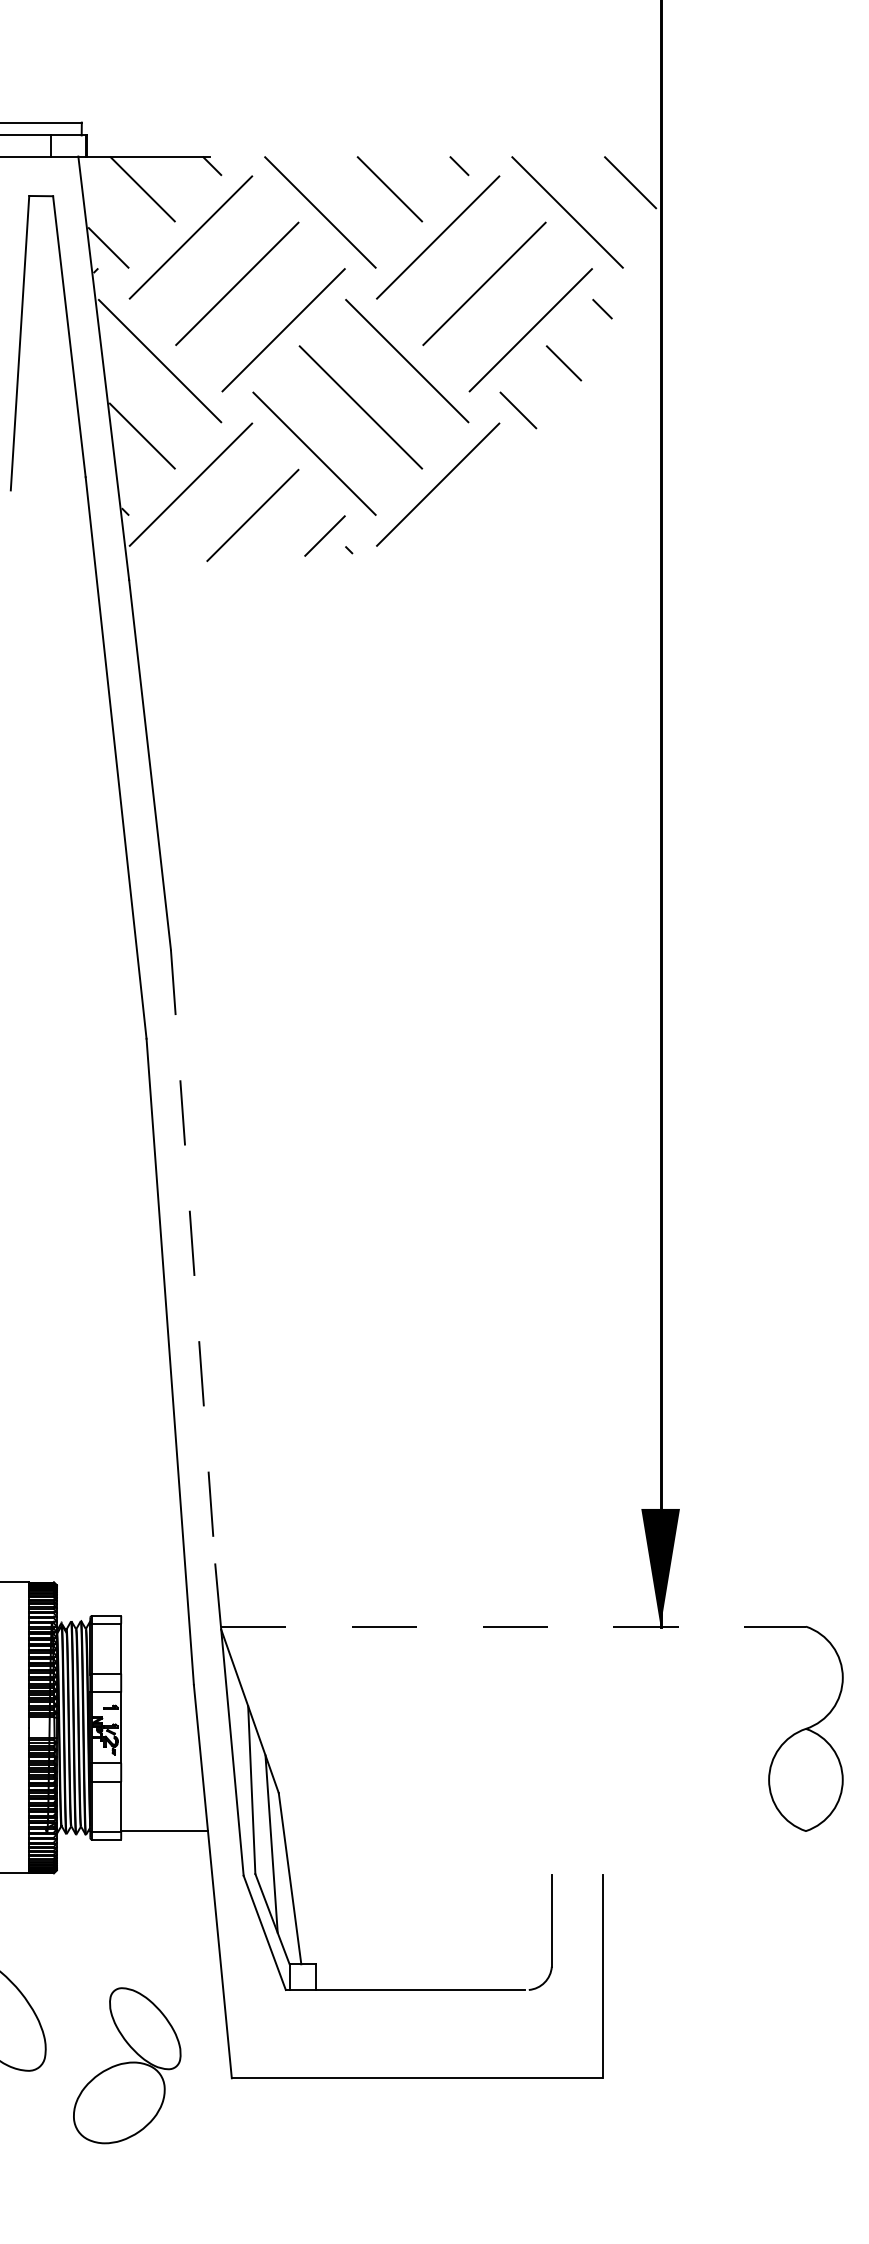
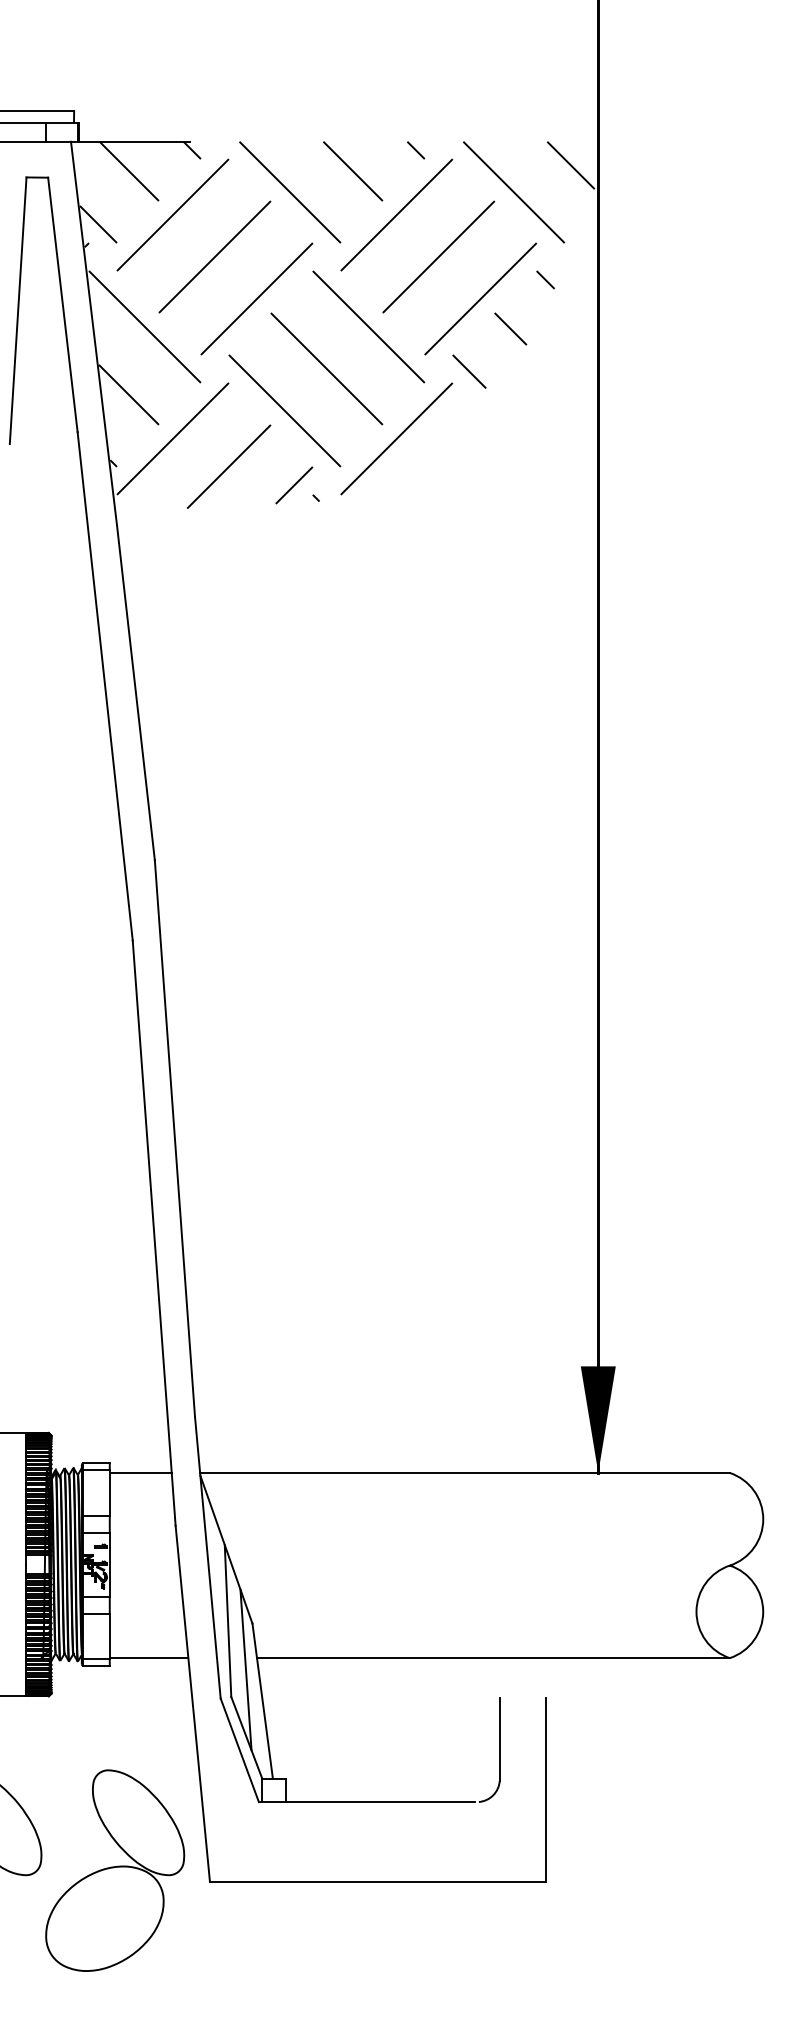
line: (192, 1257) -> (174, 1138), dashed -> solid
line: (155, 1626) -> (140, 1472), added
line: (514, 1626) -> (465, 1472), dashed -> solid
line: (544, 1831) -> (493, 1658), added
part: (127, 2065) -> (115, 1870), size x1.43

